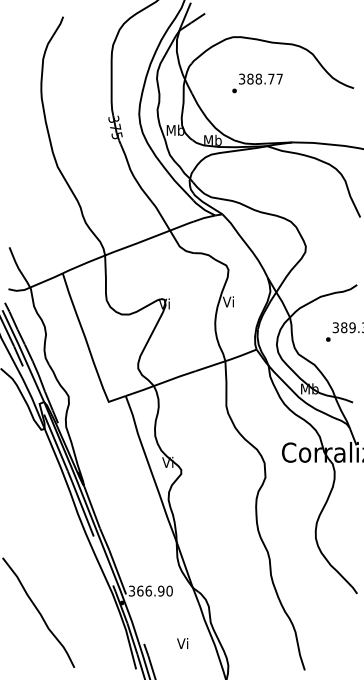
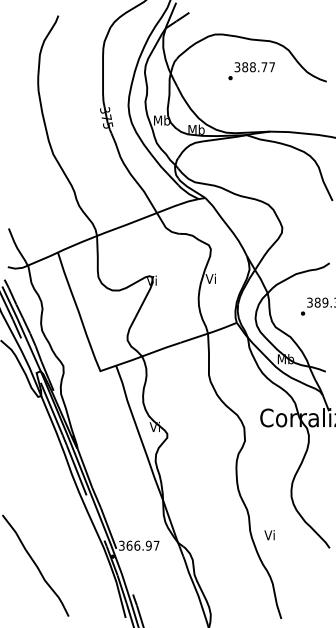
text: (257, 83) -> (251, 71), moved
text: (169, 590) -> (156, 545), 366.90 -> 366.97
text: (182, 643) -> (269, 535), moved

